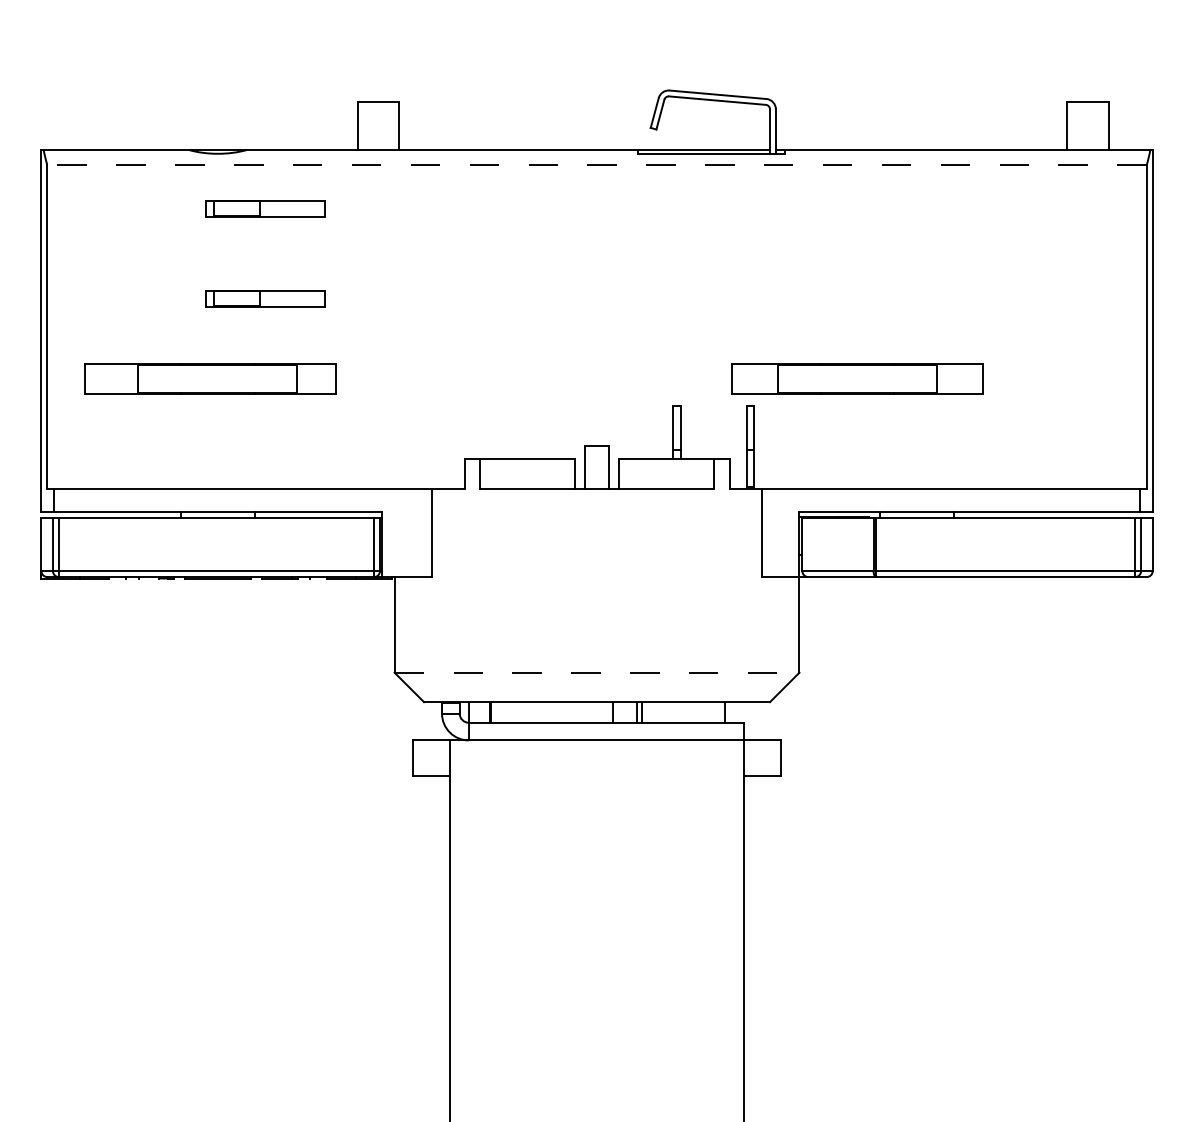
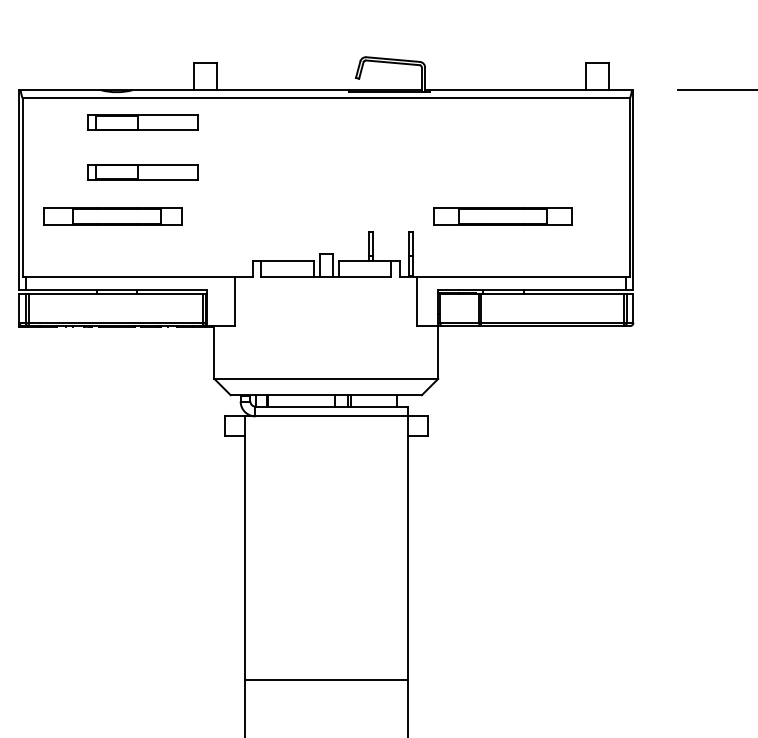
line: (597, 165) -> (326, 98), dashed -> solid
part: (264, 208) -> (142, 122), size x1.67
part: (264, 299) -> (142, 172), size x1.67
part: (856, 378) -> (502, 216), moved
line: (597, 671) -> (326, 378), dashed -> solid

